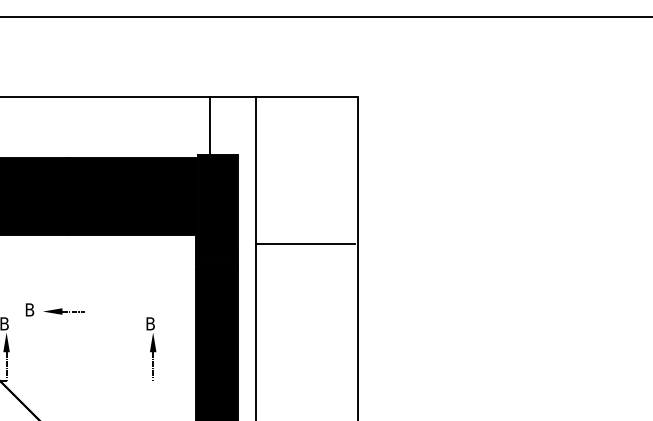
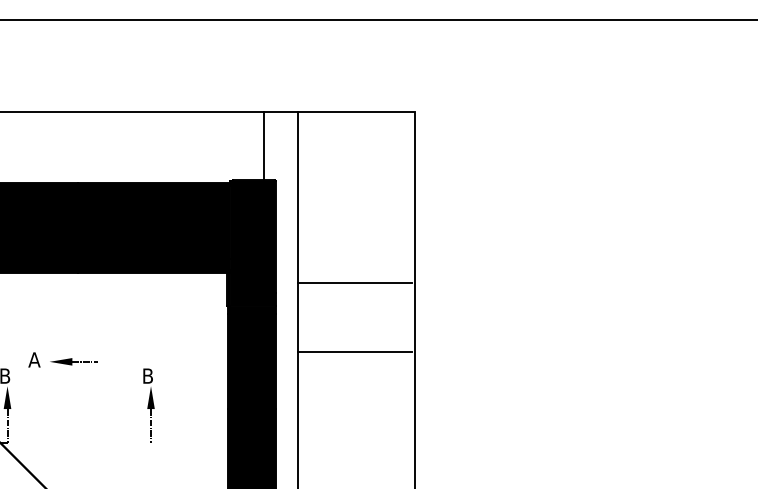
line: (210, 125) -> (264, 145), moved
line: (305, 302) -> (354, 351), added
text: (29, 309) -> (34, 359), B -> A
part: (151, 348) -> (149, 404), moved

